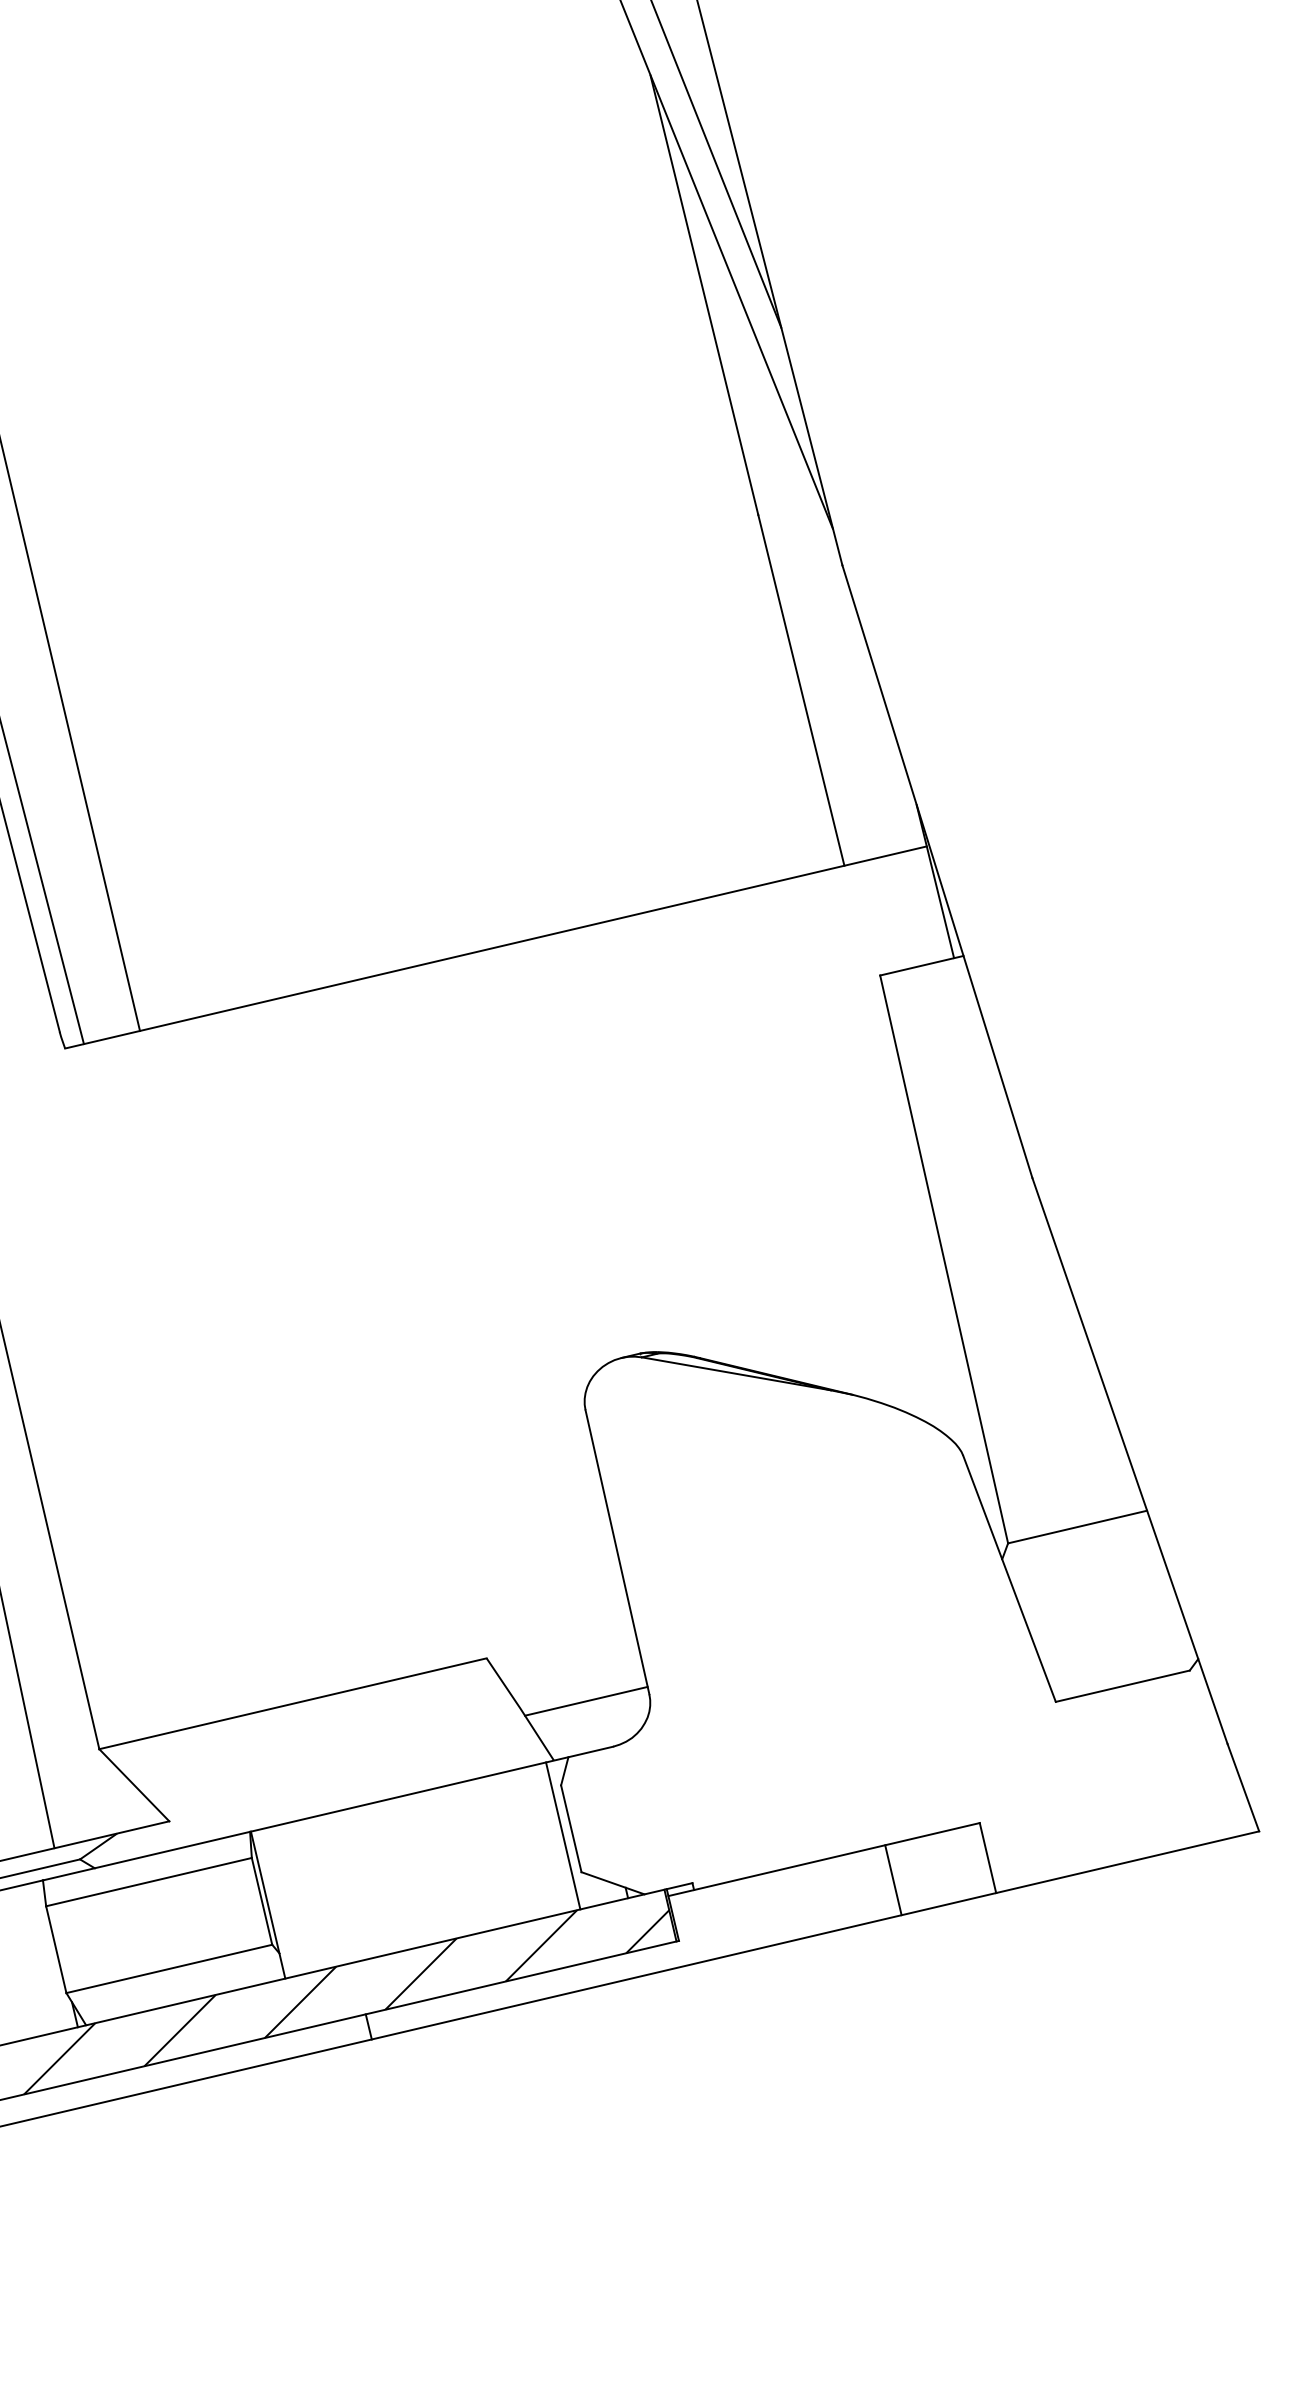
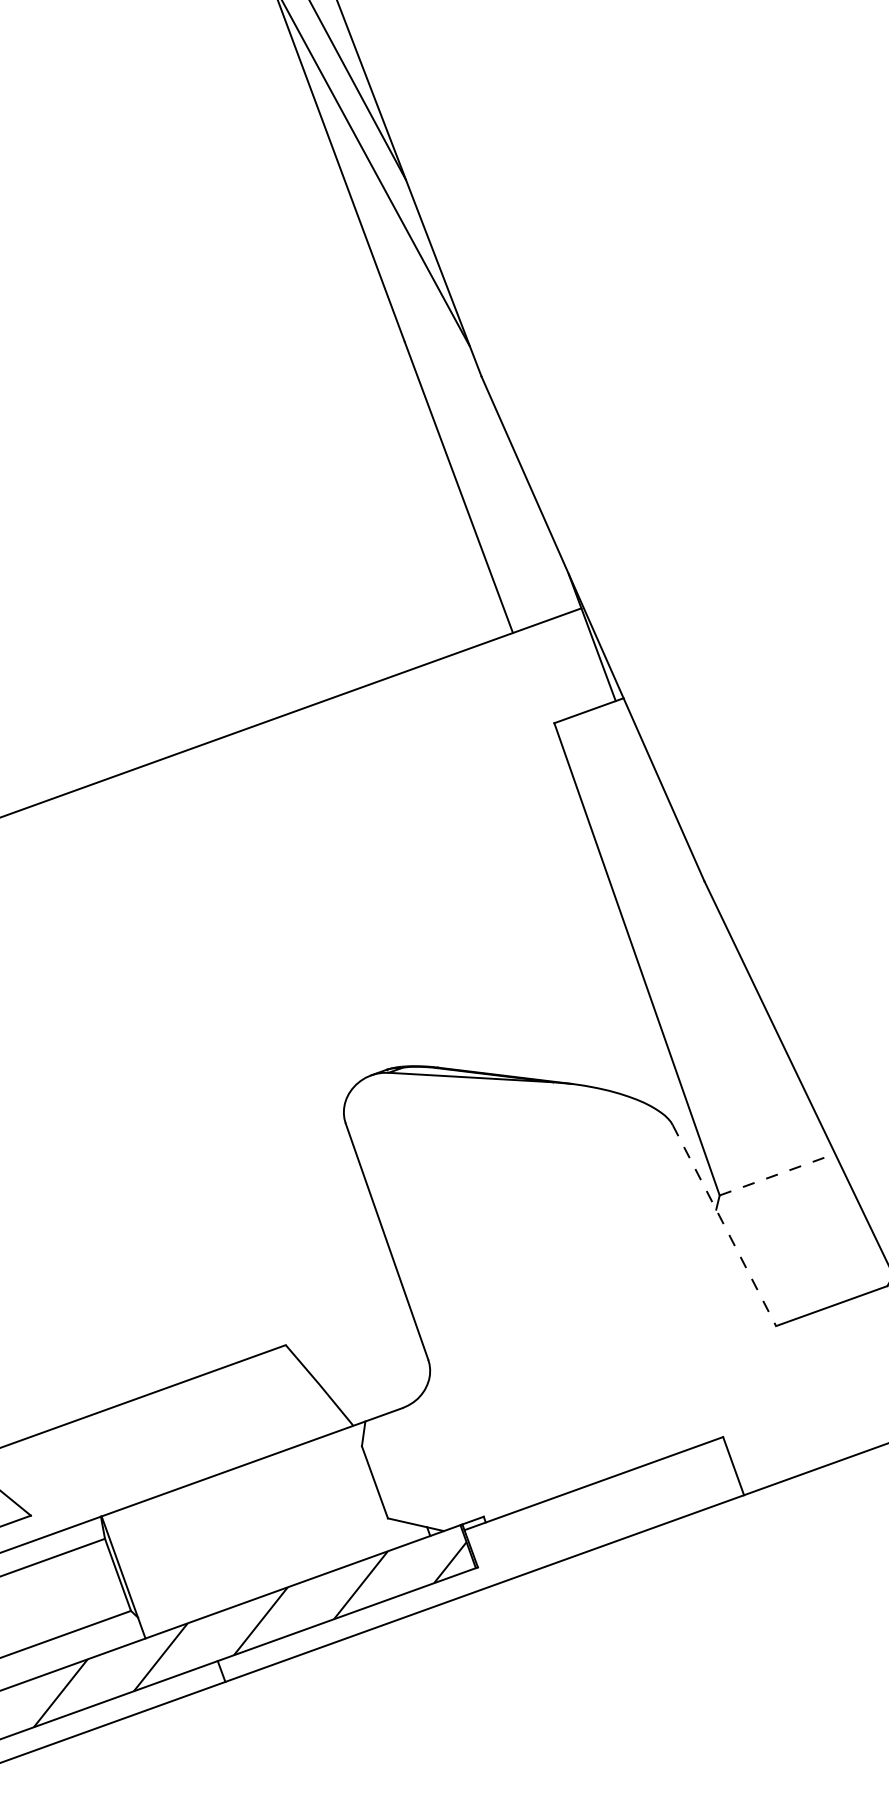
line: (1078, 1526) -> (778, 1174), solid -> dashed
line: (1009, 1579) -> (724, 1226), solid -> dashed
line: (586, 1700) -> (375, 1371), removed
line: (563, 1835) -> (368, 1488), removed
line: (893, 1880) -> (655, 1494), removed

